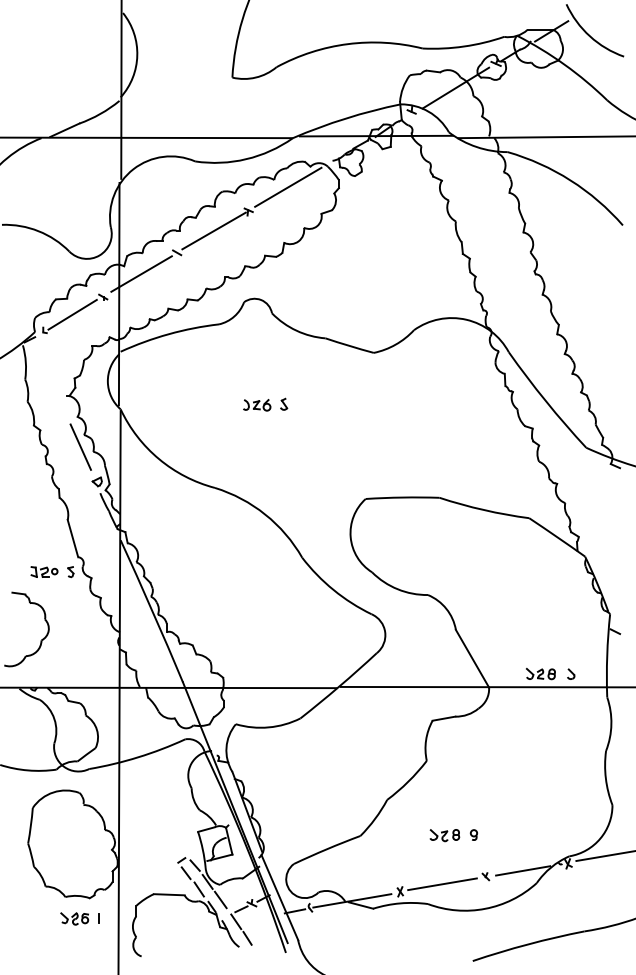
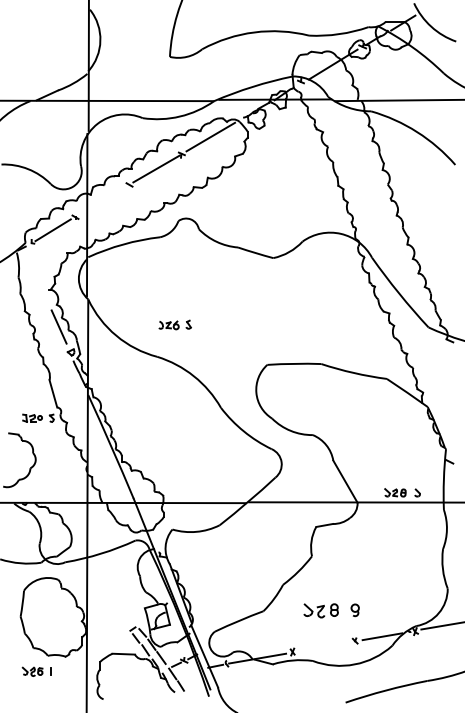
line: (141, 274) -> (103, 200), removed
part: (264, 404) -> (174, 324), moved
part: (453, 834) -> (331, 610), size x1.6
line: (442, 884) -> (323, 646), removed
part: (79, 918) -> (36, 671), moved

